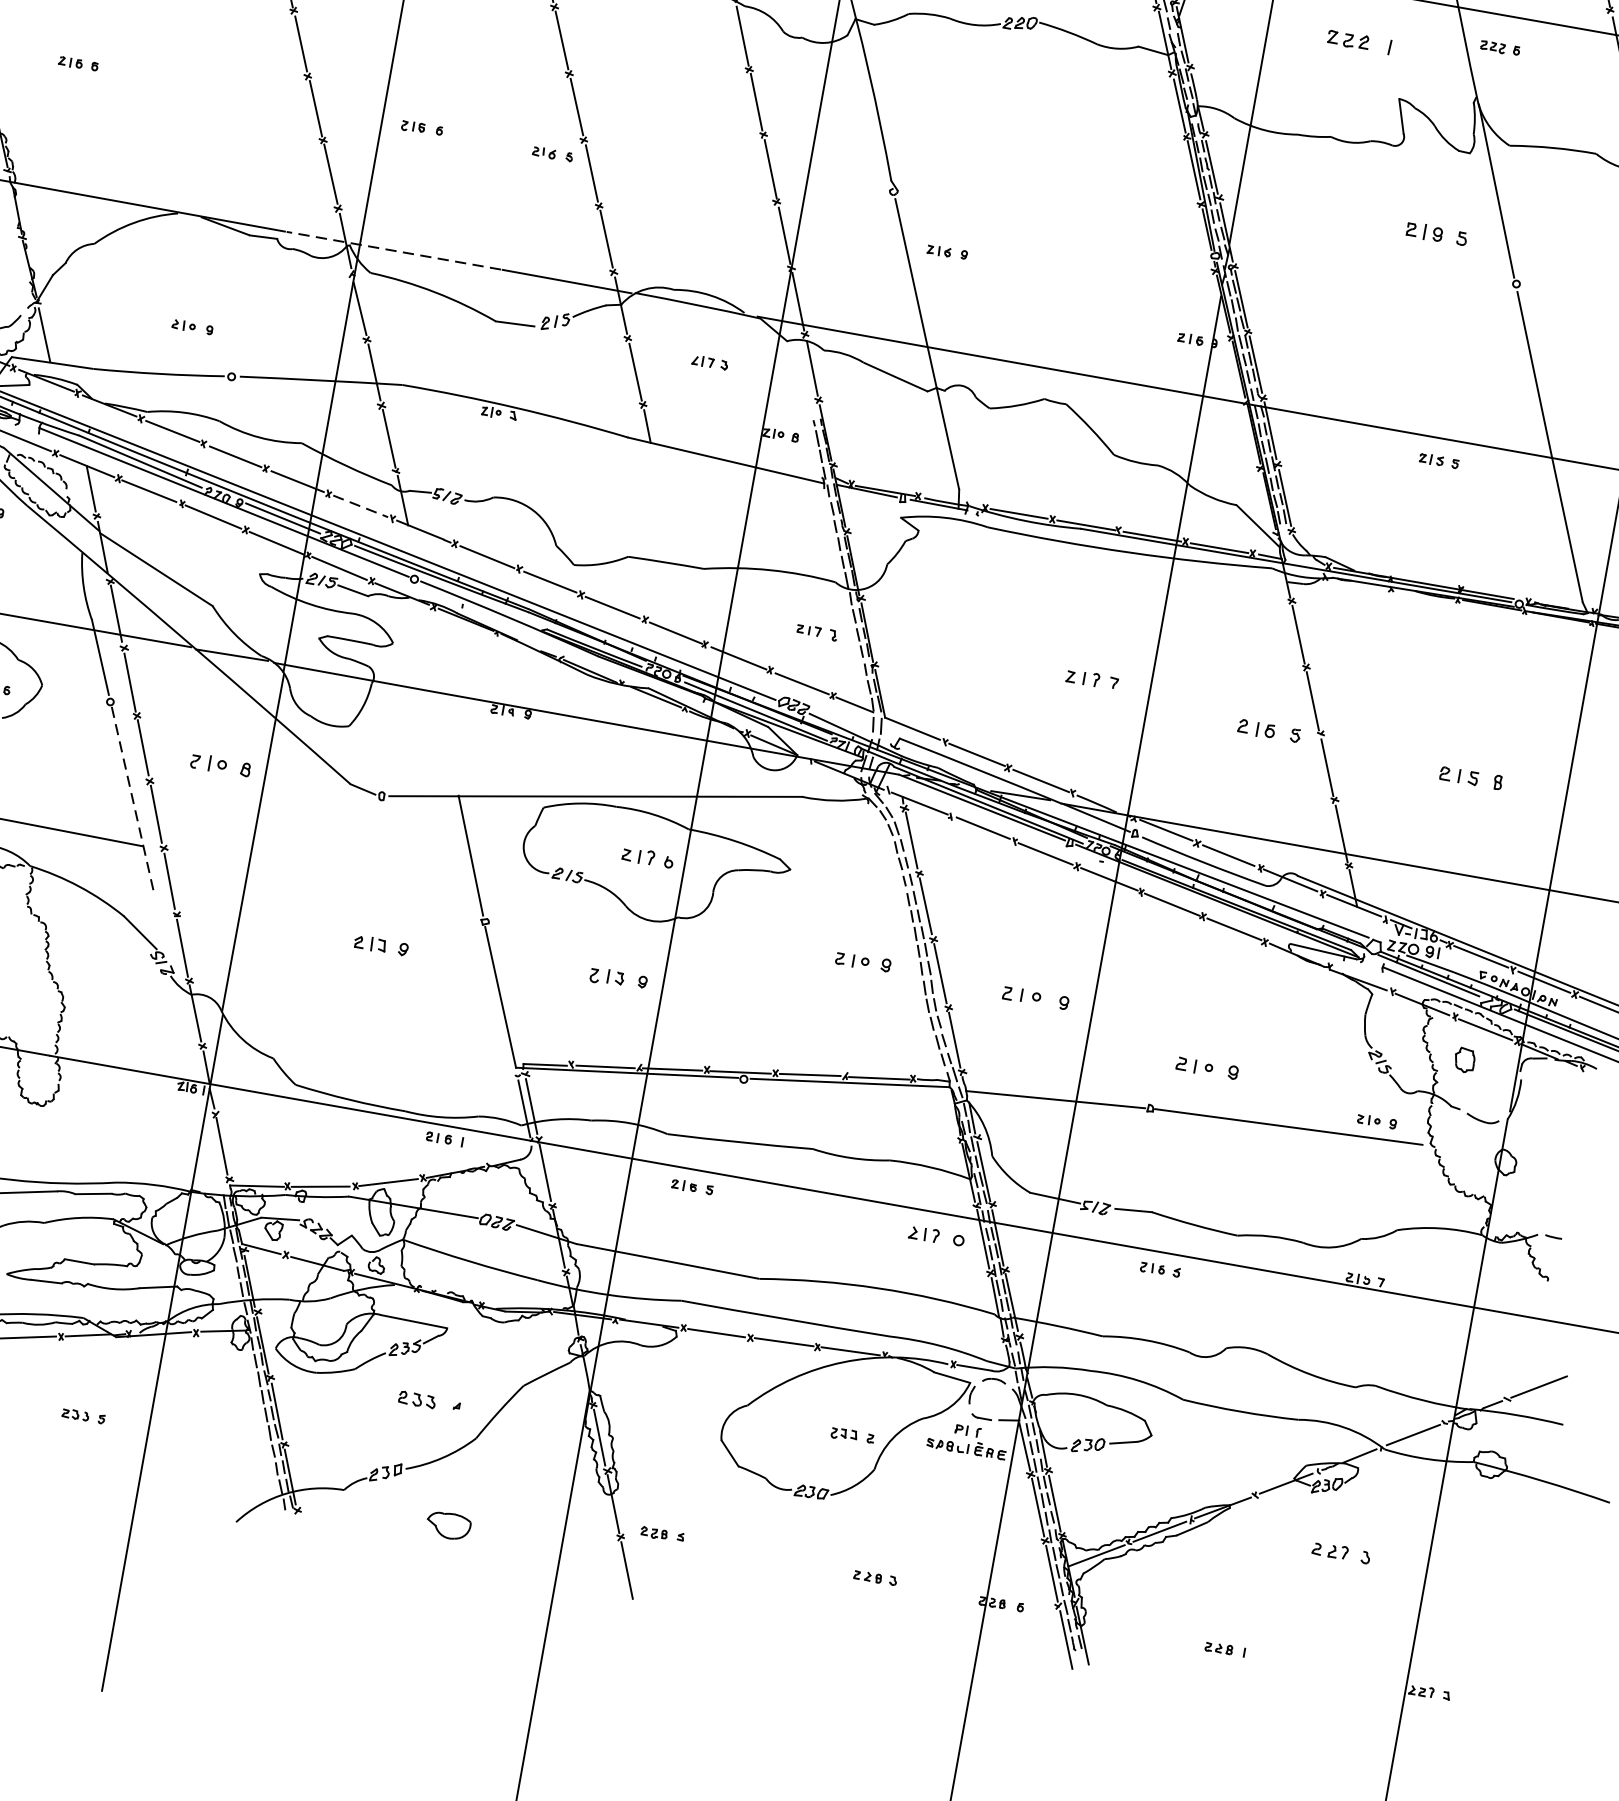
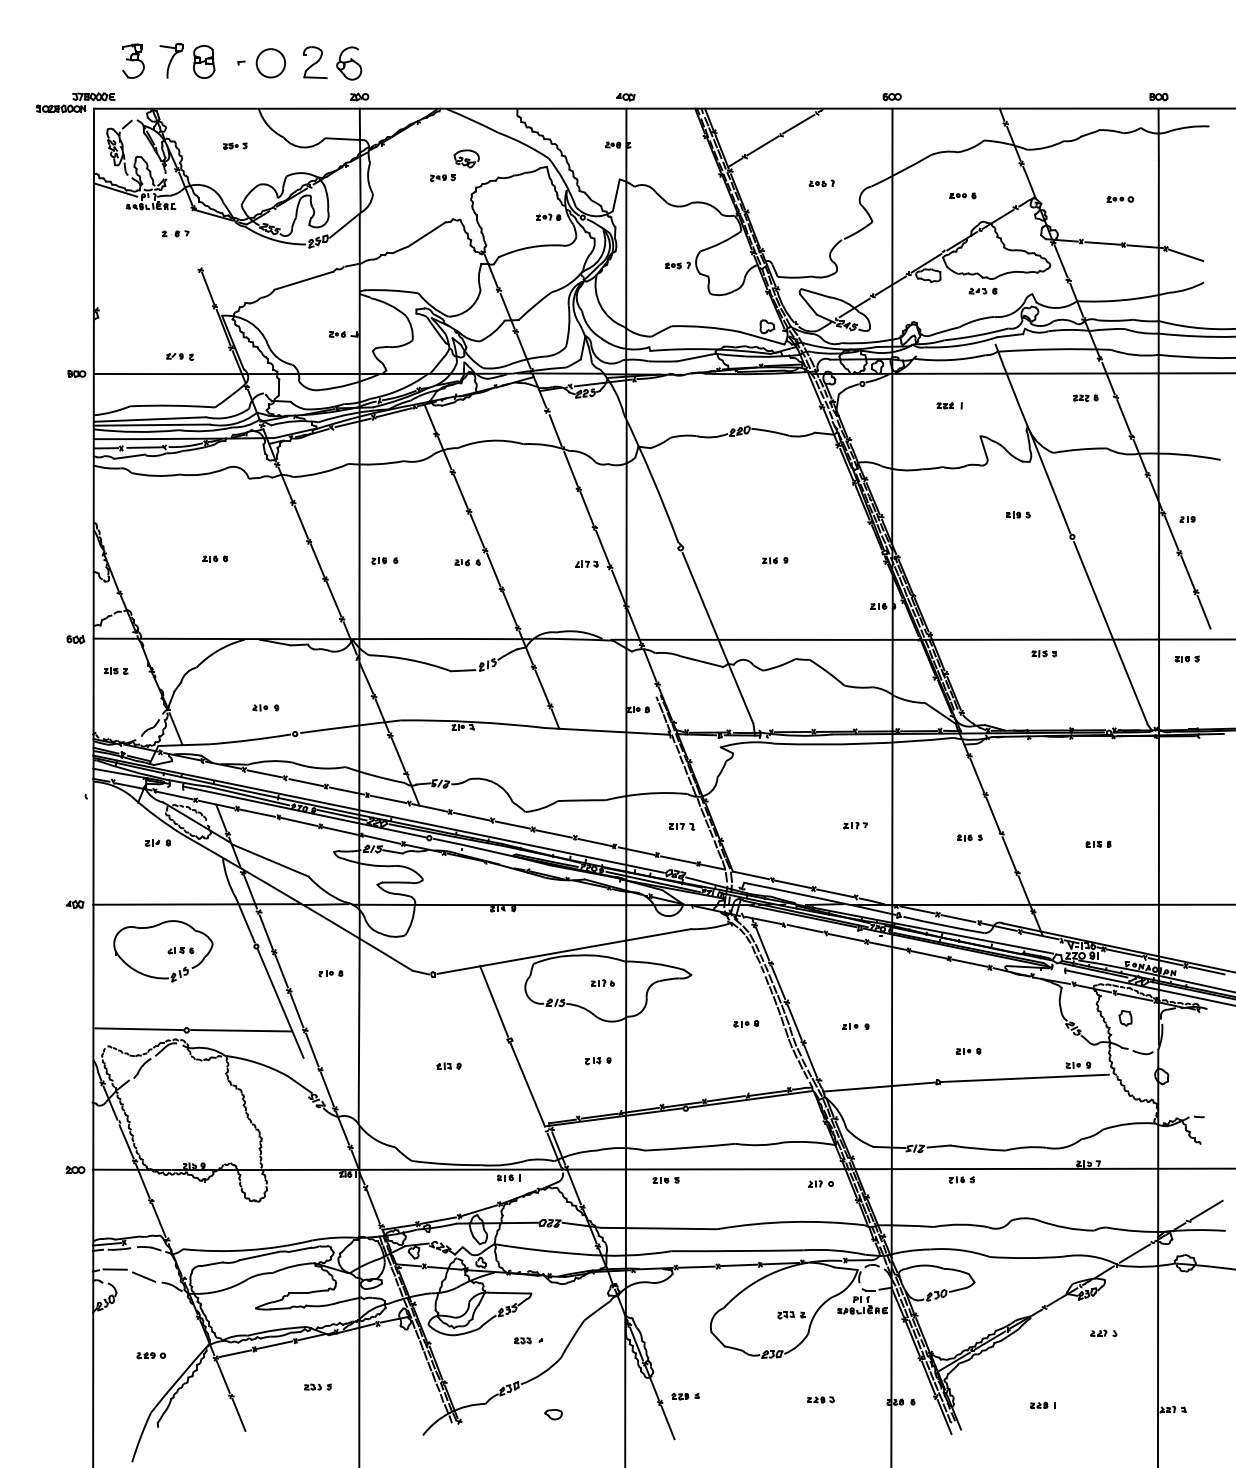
part: (1359, 41) -> (949, 405), size x0.62
part: (1499, 47) -> (1085, 397), moved
part: (77, 62) -> (214, 558), moved
part: (1437, 233) -> (1018, 514), size x0.62
line: (393, 251) -> (380, 639), dashed -> solid
part: (947, 252) -> (775, 560), moved
part: (709, 361) -> (586, 563), moved
line: (360, 506) -> (388, 799), dashed -> solid
part: (1092, 679) -> (855, 825), size x0.71
part: (1268, 730) -> (969, 837), size x0.62
part: (219, 765) -> (330, 973), size x0.62
part: (1471, 776) -> (1098, 843), size x0.62
line: (132, 798) -> (280, 1003), dashed -> solid
part: (647, 856) -> (602, 982), size x0.71
part: (380, 944) -> (448, 1065), size x0.71
part: (863, 961) -> (746, 1023), size x0.71
part: (619, 980) -> (598, 1061), size x0.71
part: (1035, 997) -> (855, 1026), size x0.62
part: (1207, 1068) -> (968, 1051), size x0.62
part: (935, 1235) -> (820, 1183), size x0.71
part: (429, 1401) -> (528, 1340), size x0.71
part: (448, 1525) -> (553, 1414), size x0.62
part: (1341, 1551) -> (1103, 1332), size x0.71

